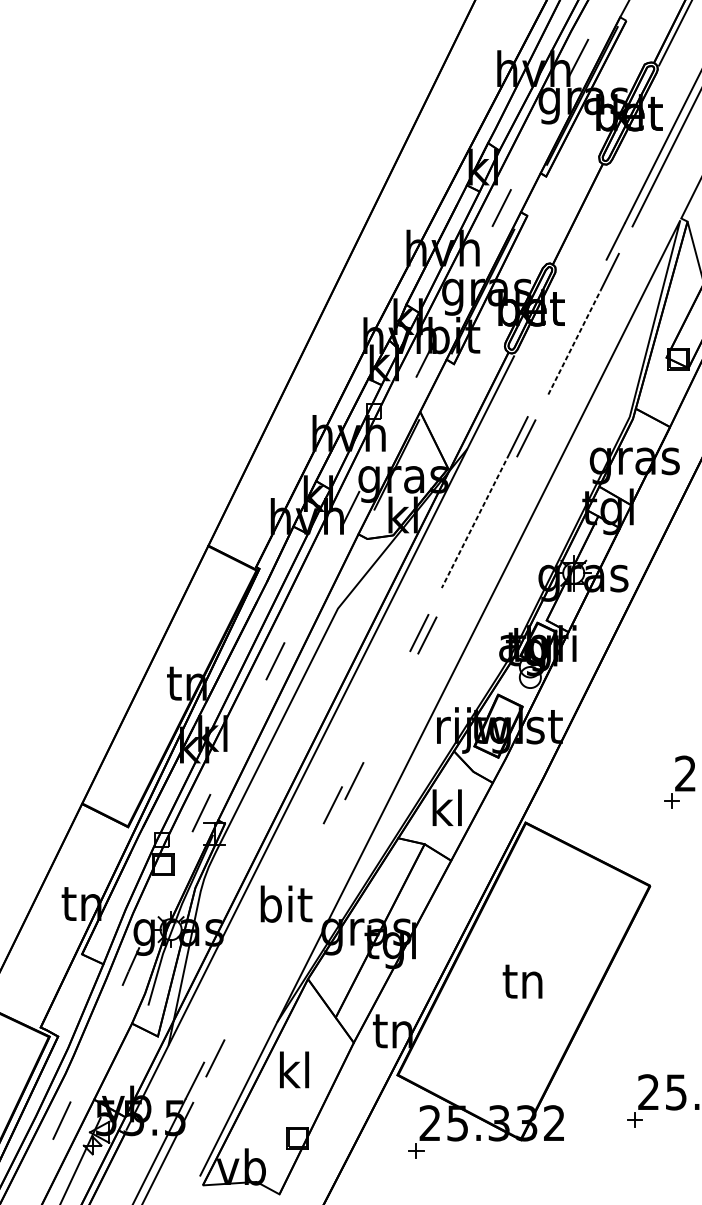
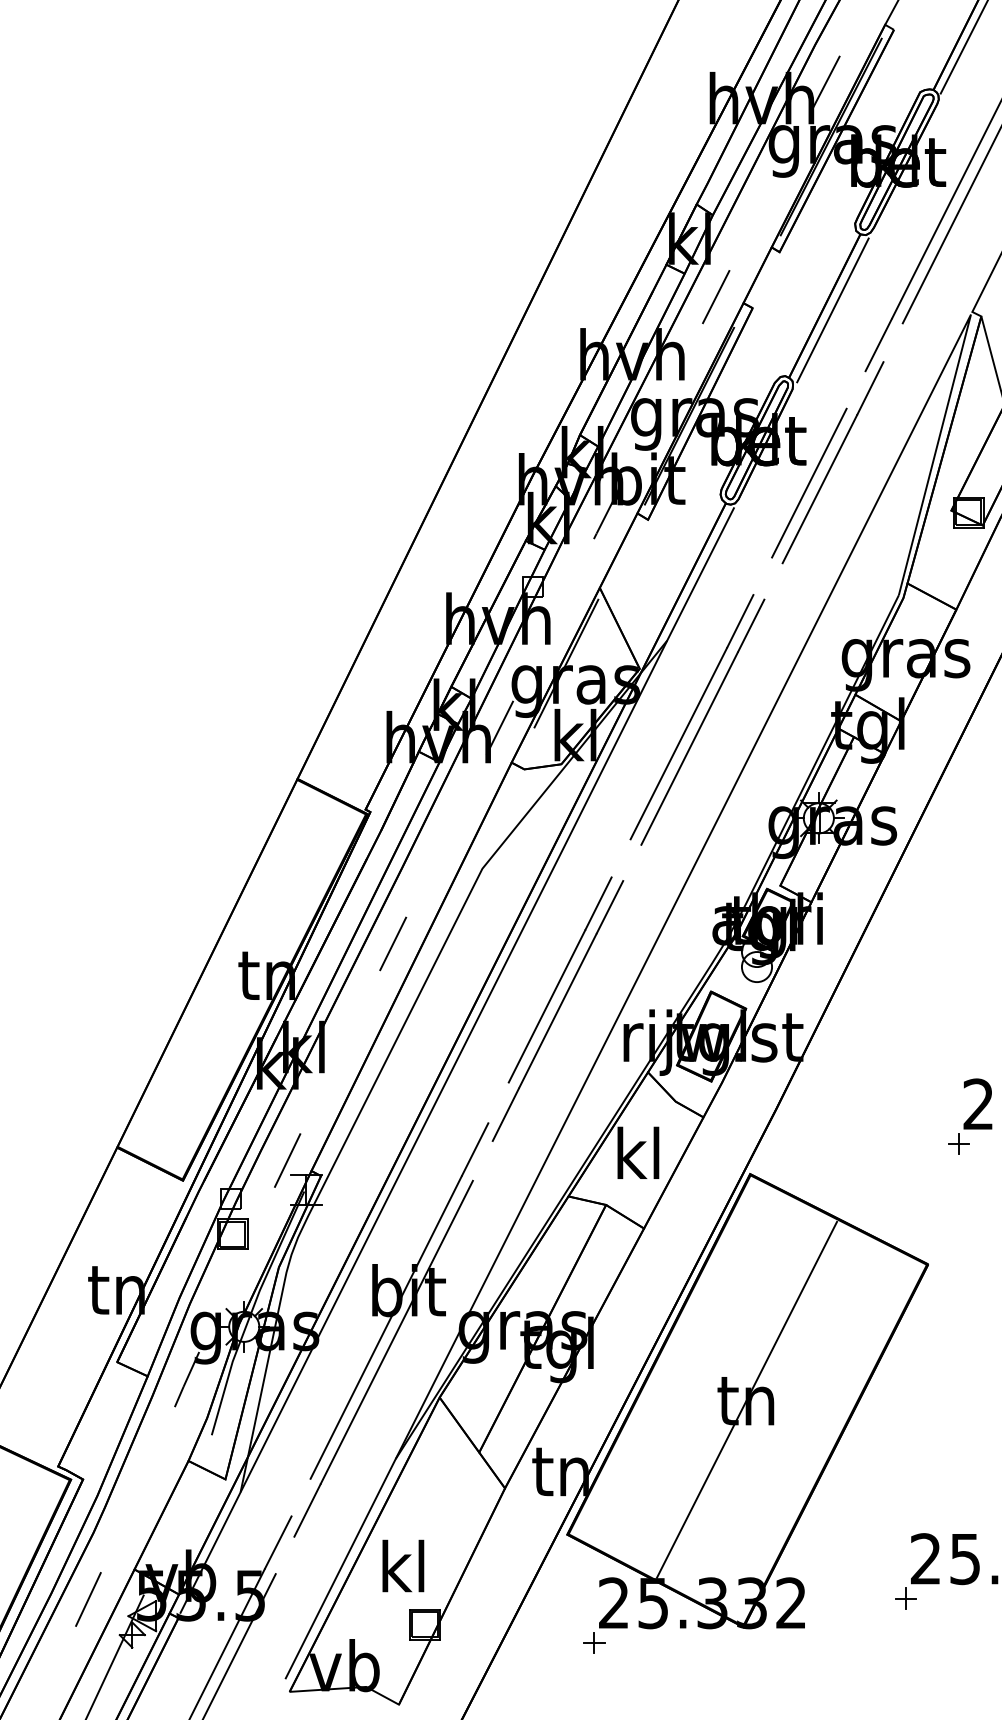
line: (583, 217) -> (832, 310), added
line: (567, 337) -> (809, 482), added
line: (574, 342) -> (819, 489), dashed -> solid
line: (475, 521) -> (678, 744), dashed -> solid
line: (483, 524) -> (689, 748), added
line: (382, 705) -> (546, 1006), added
line: (390, 707) -> (557, 1010), added
line: (270, 930) -> (385, 1327), added
line: (277, 932) -> (396, 1331), added
line: (523, 980) -> (746, 1399), added
text: (294, 1069) -> (403, 1565), moved

